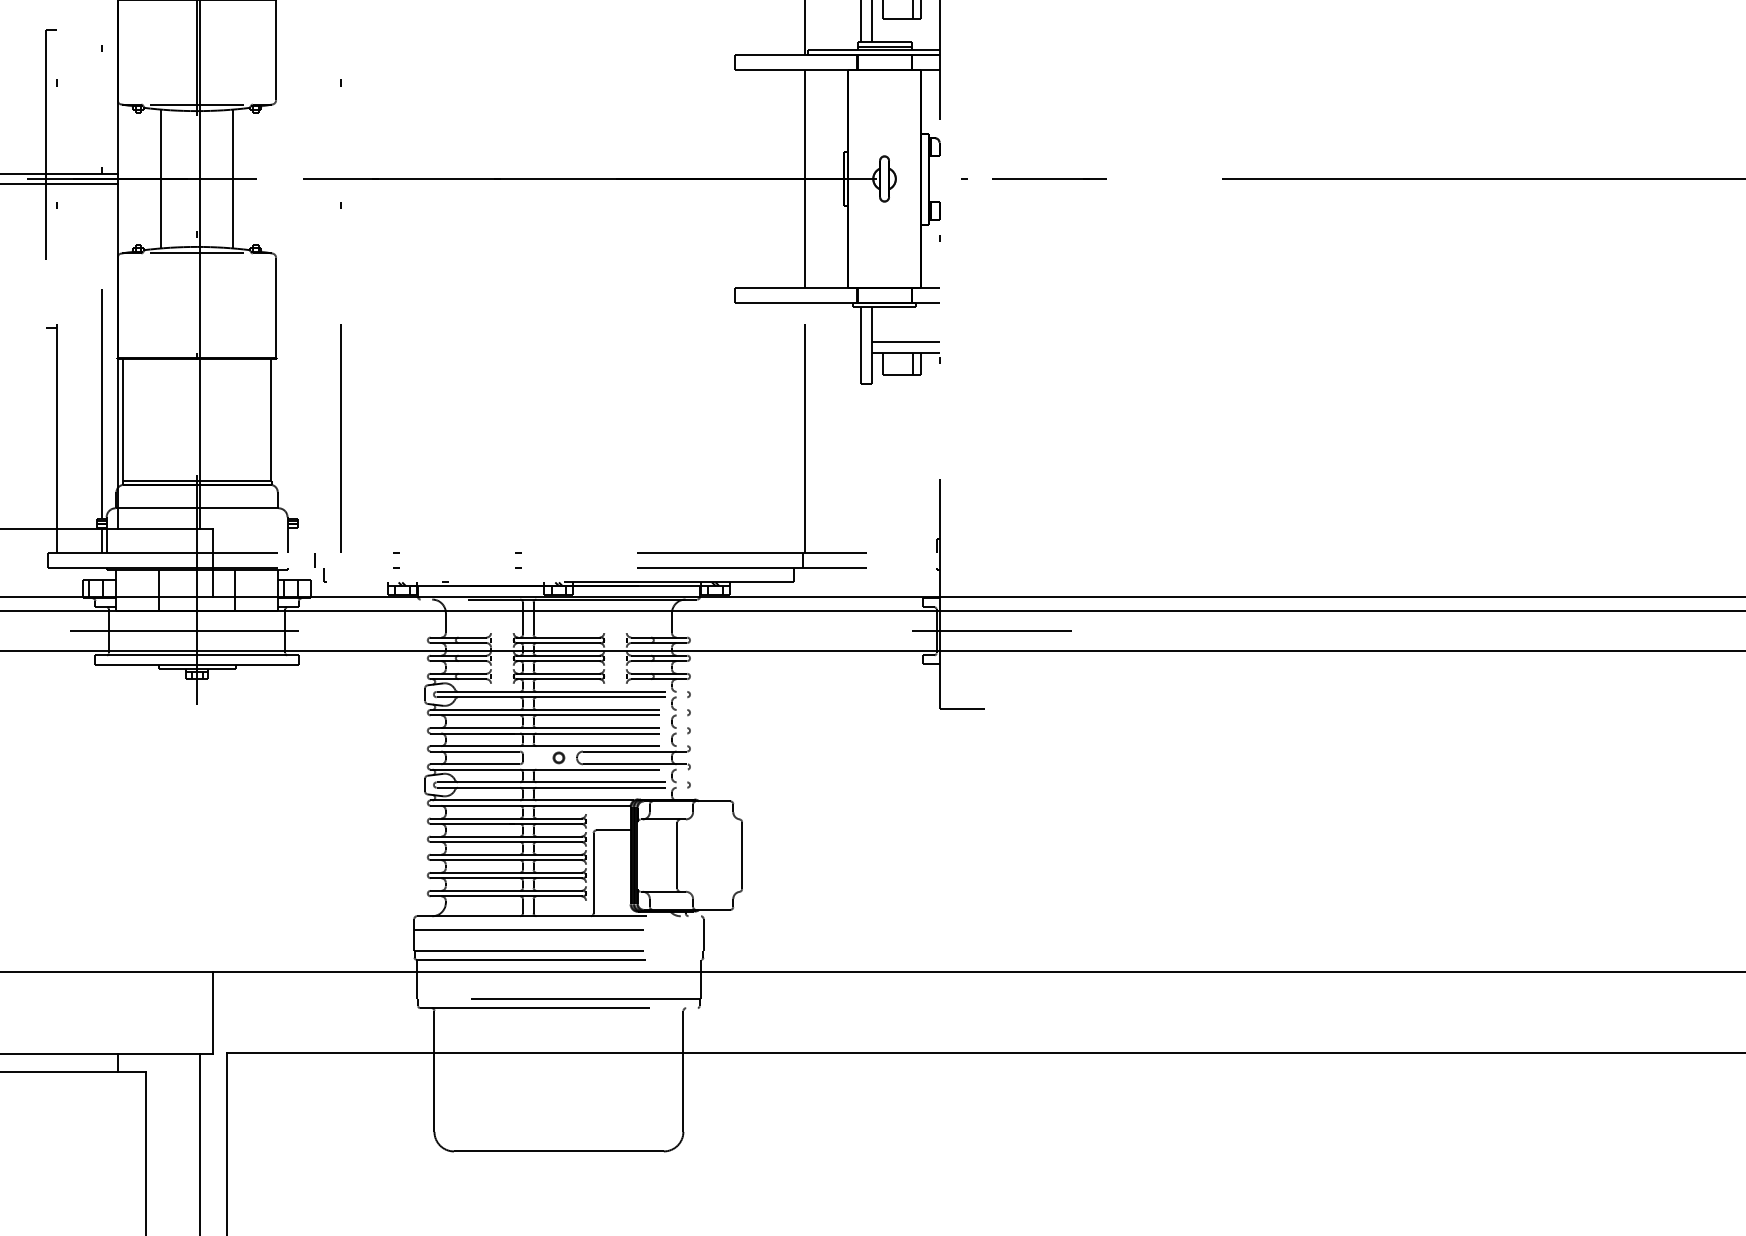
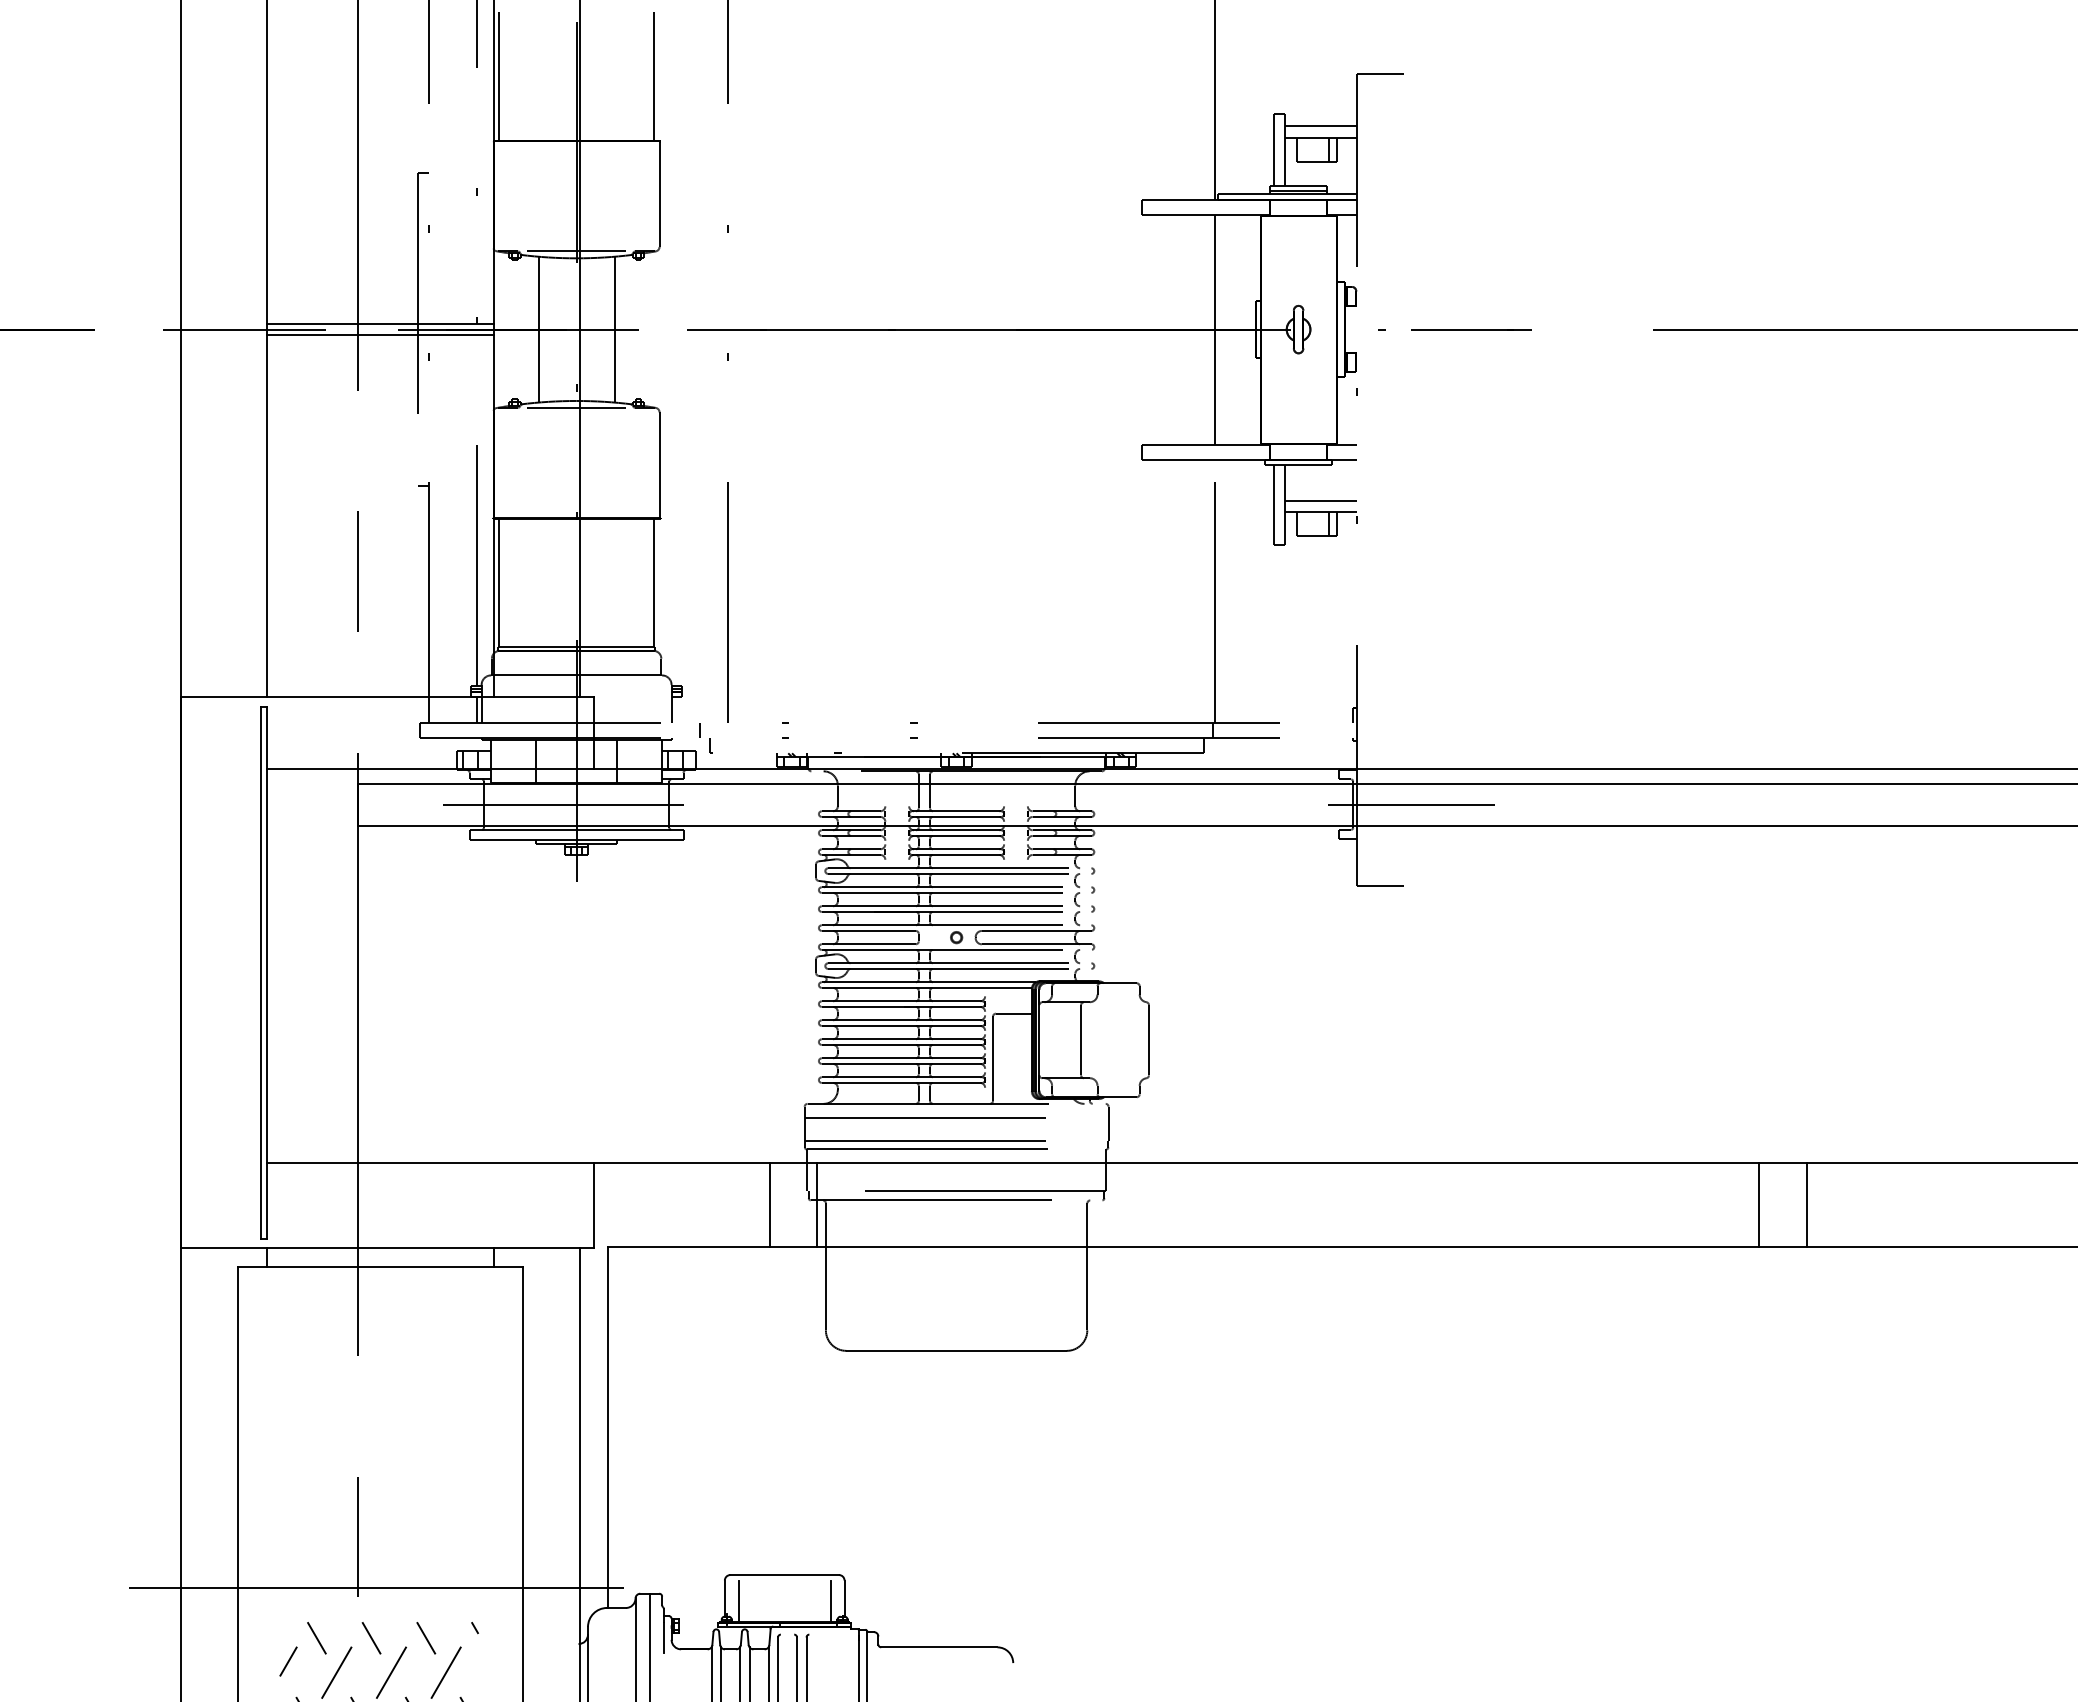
line: (380, 1012) -> (769, 1204), added
line: (425, 1012) -> (816, 1204), added
line: (1323, 1012) -> (1759, 1204), added
line: (1368, 1012) -> (1806, 1204), added

